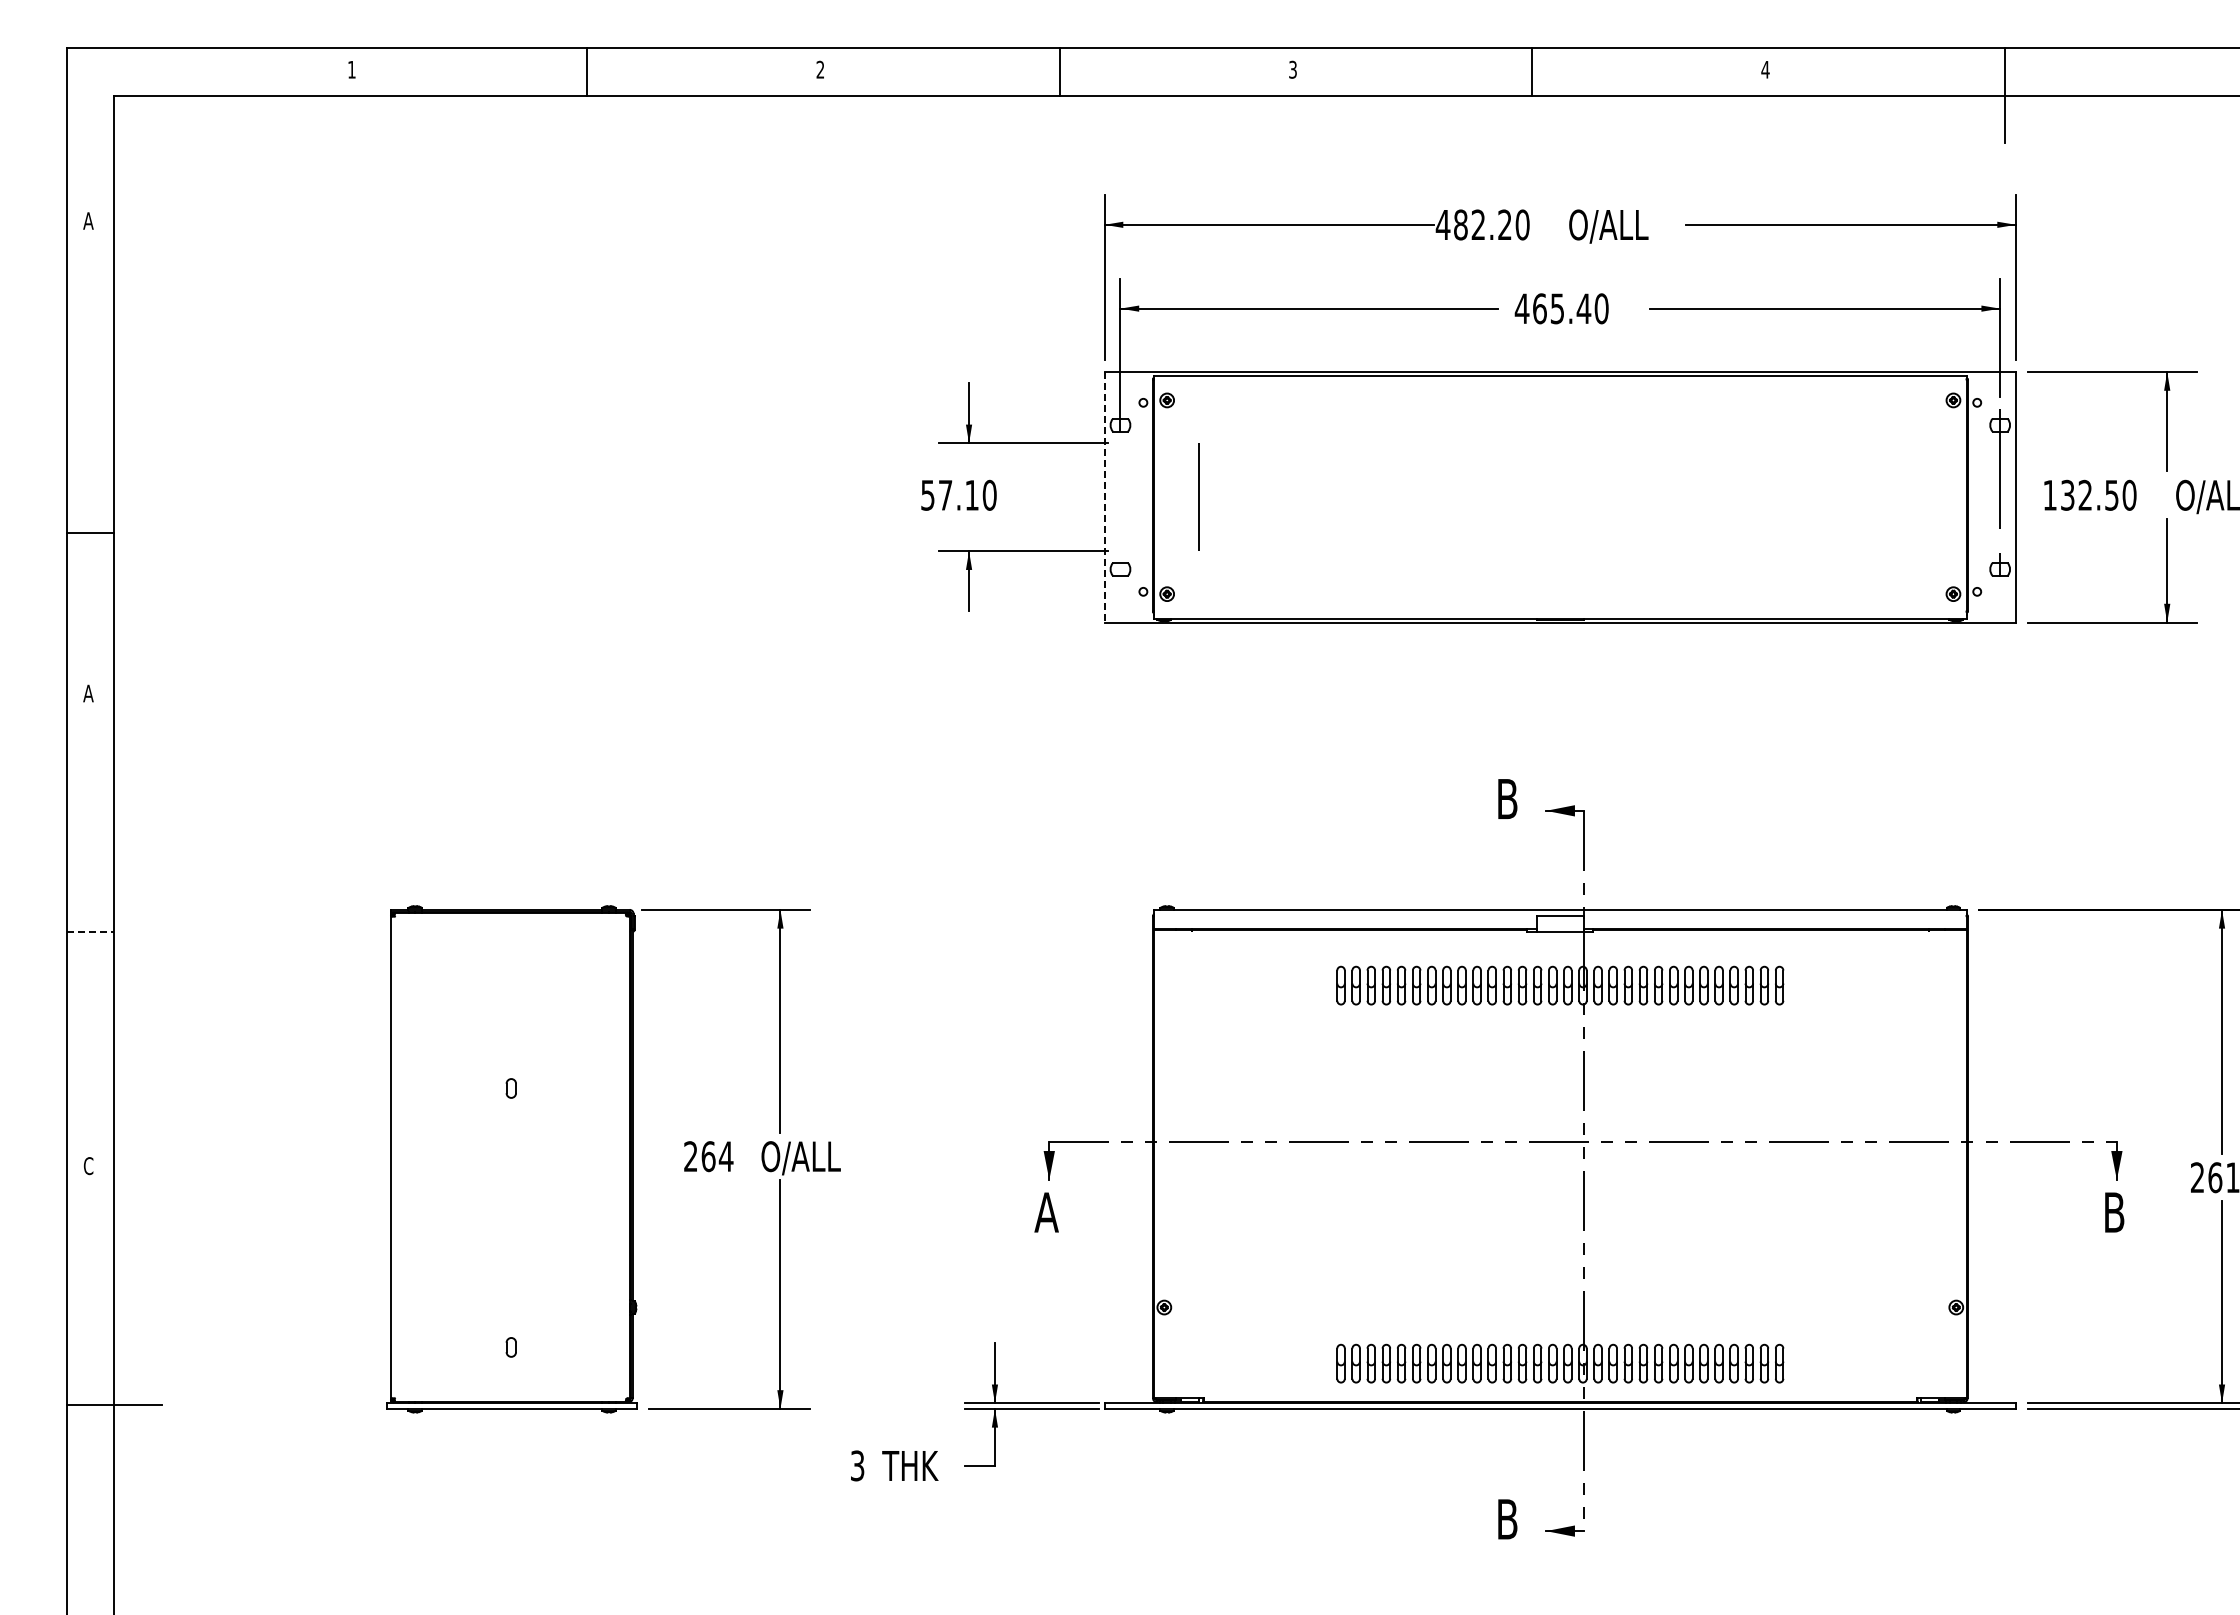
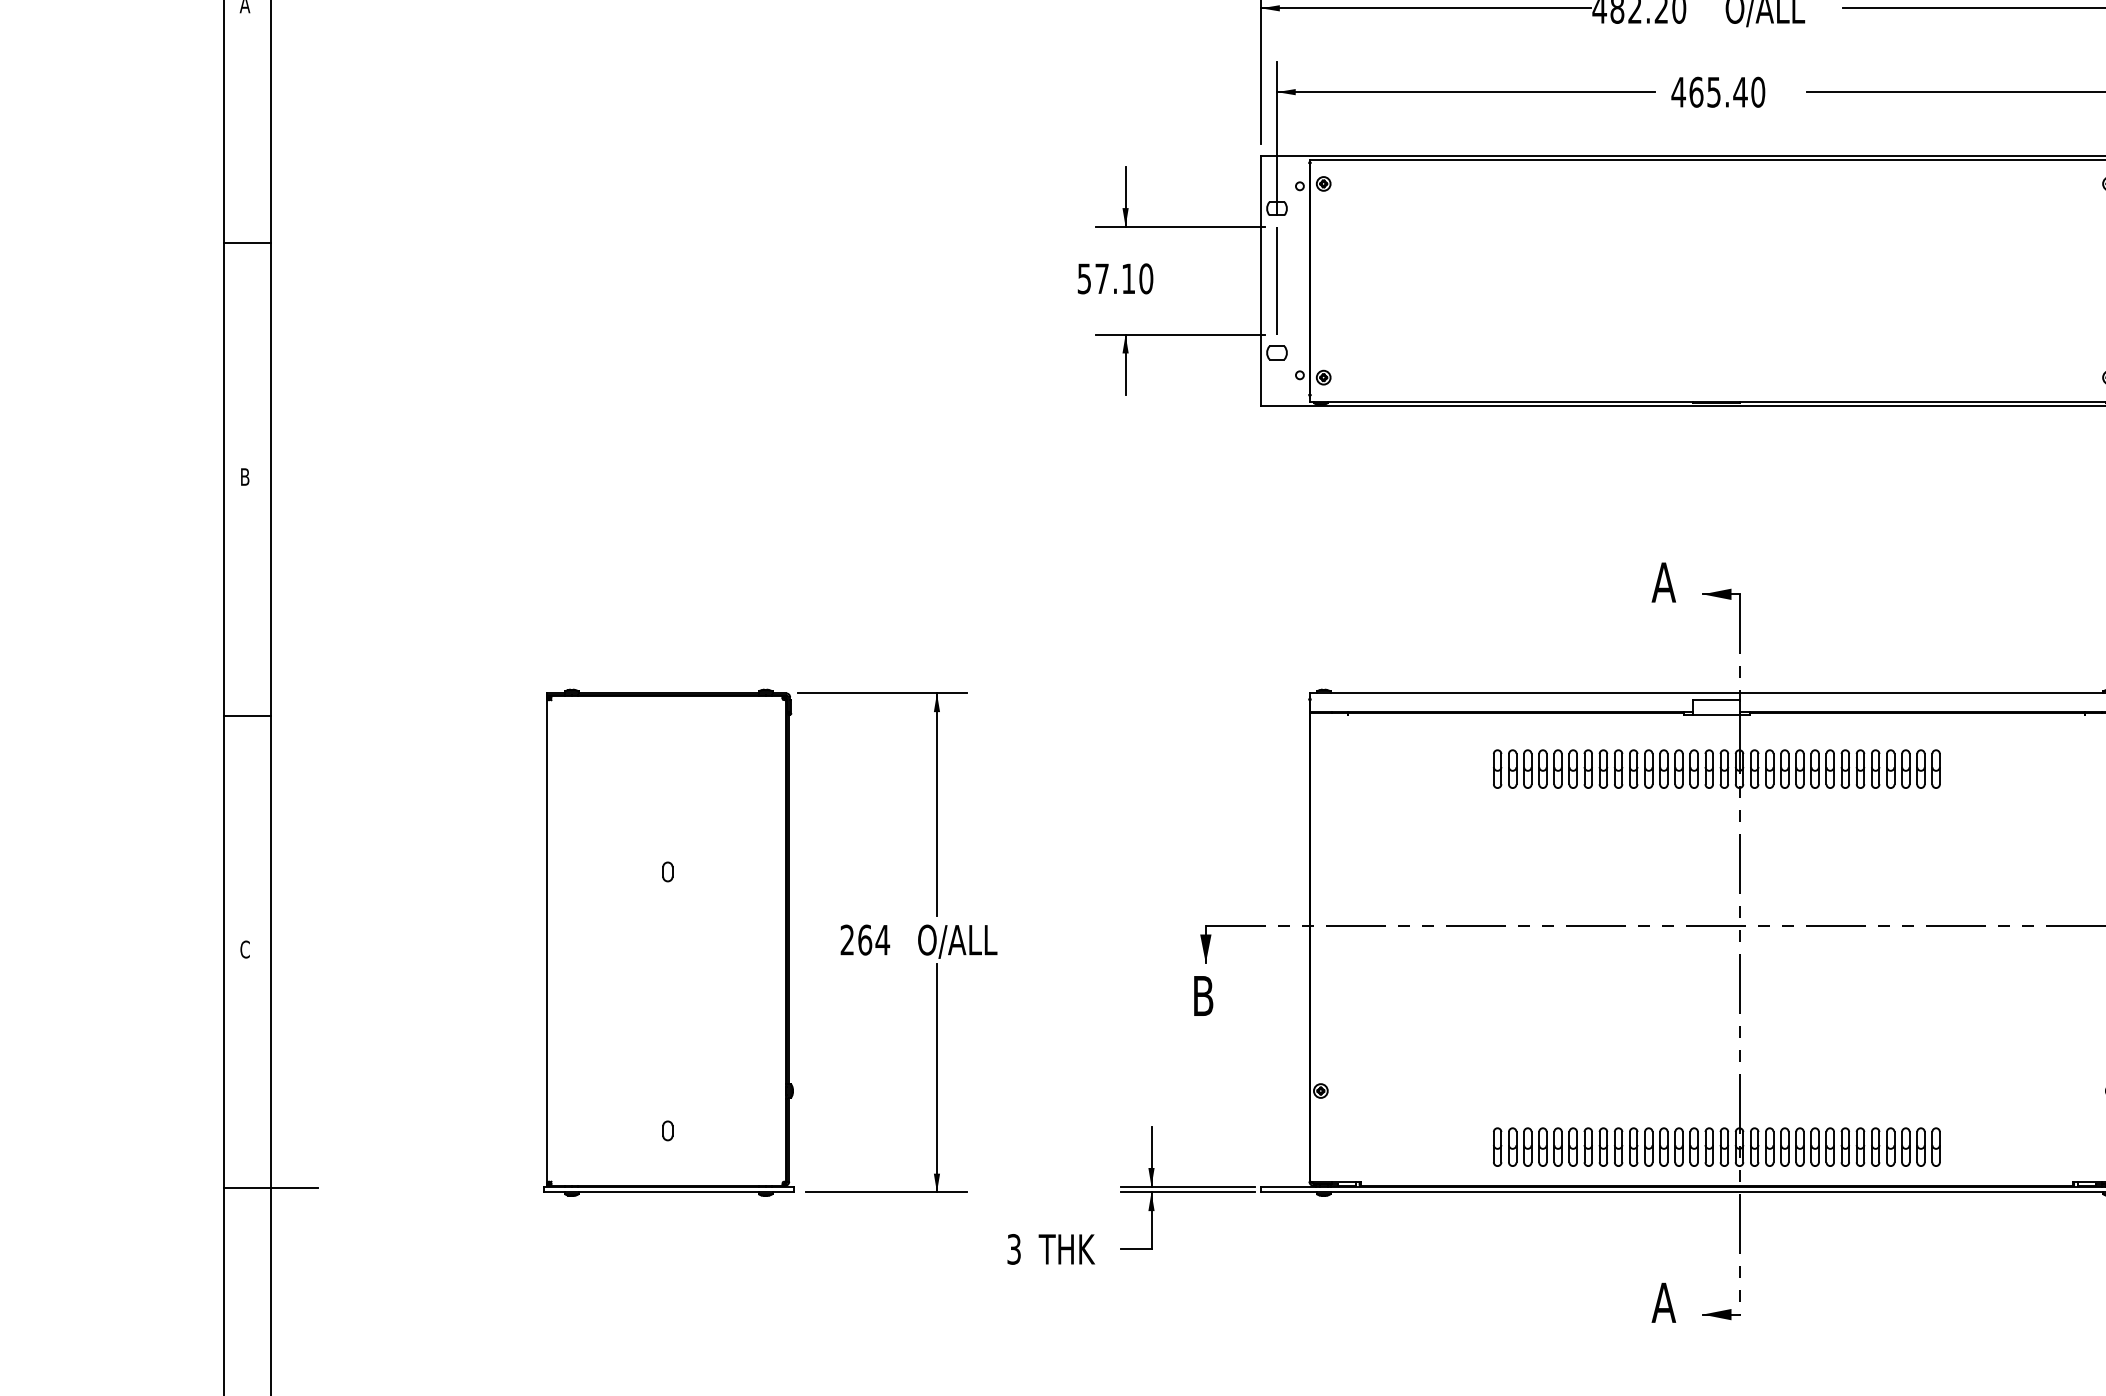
line: (1198, 496) -> (1276, 279), moved
line: (1104, 497) -> (1261, 280), dashed -> solid
line: (90, 532) -> (247, 242), moved
text: (88, 693) -> (245, 476), A -> B
text: (1507, 798) -> (1664, 581), B -> A
line: (90, 932) -> (247, 715), dashed -> solid
text: (1046, 1212) -> (1203, 995), A -> B
text: (1507, 1519) -> (1664, 1302), B -> A

